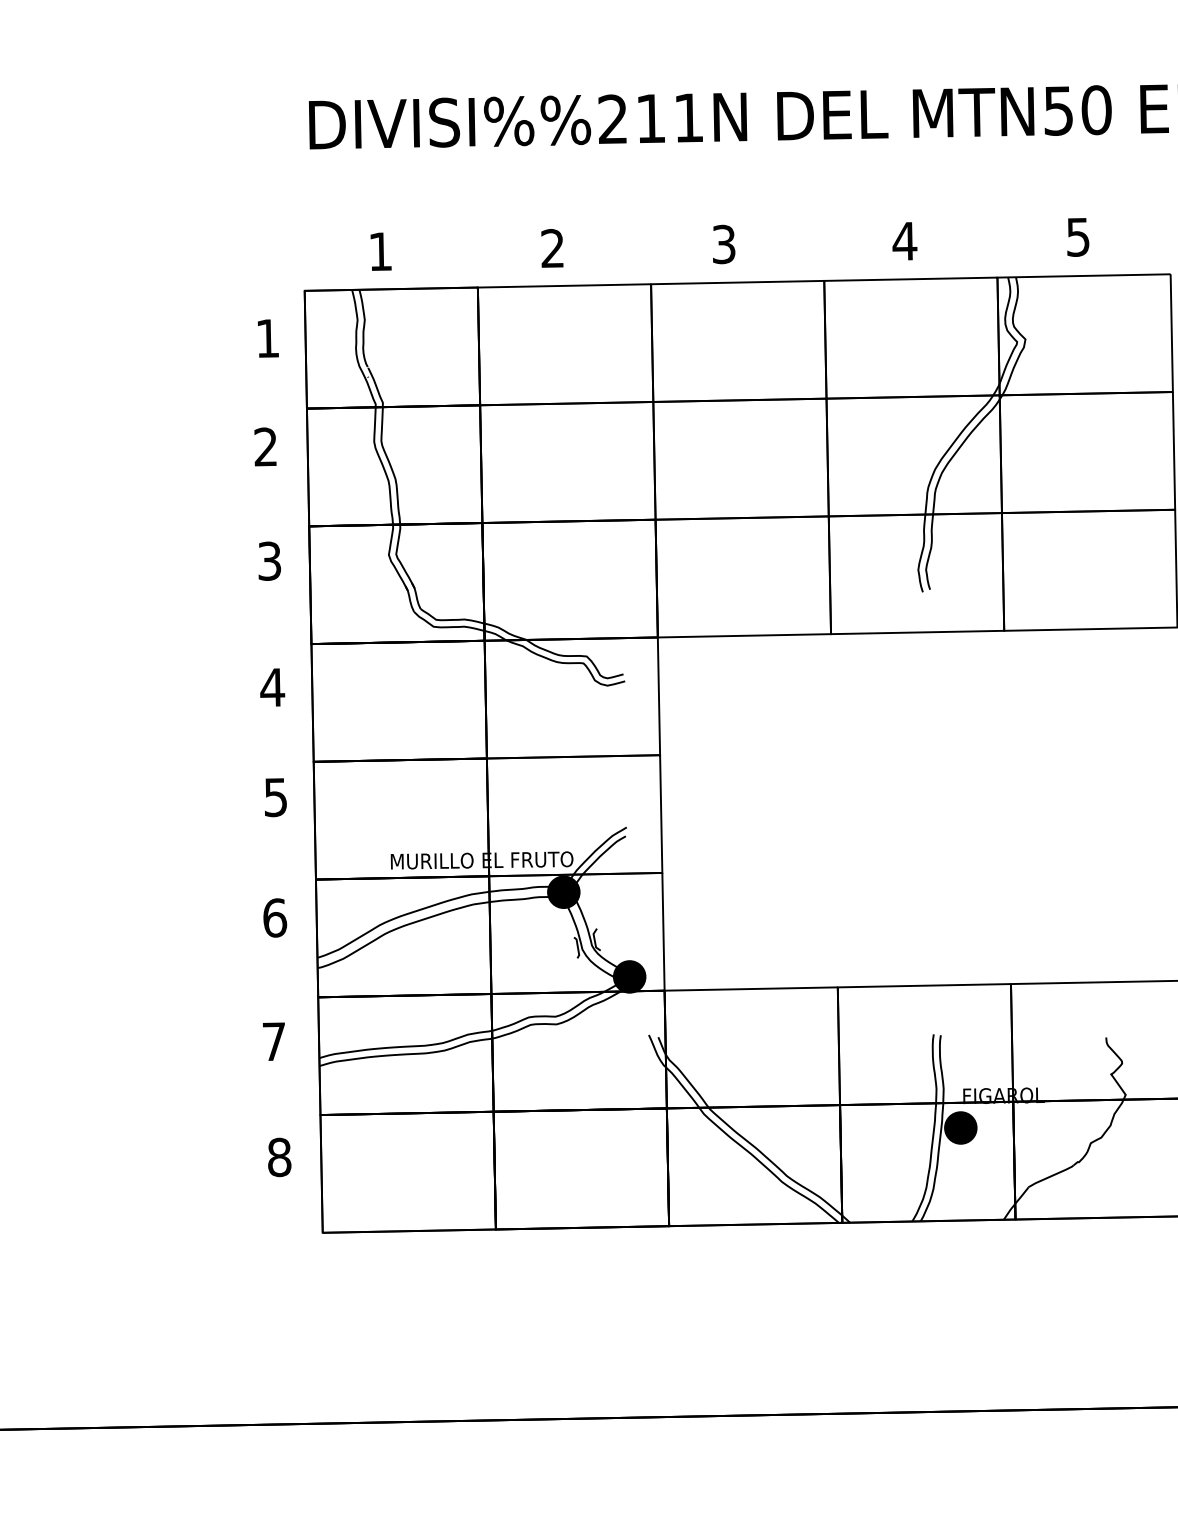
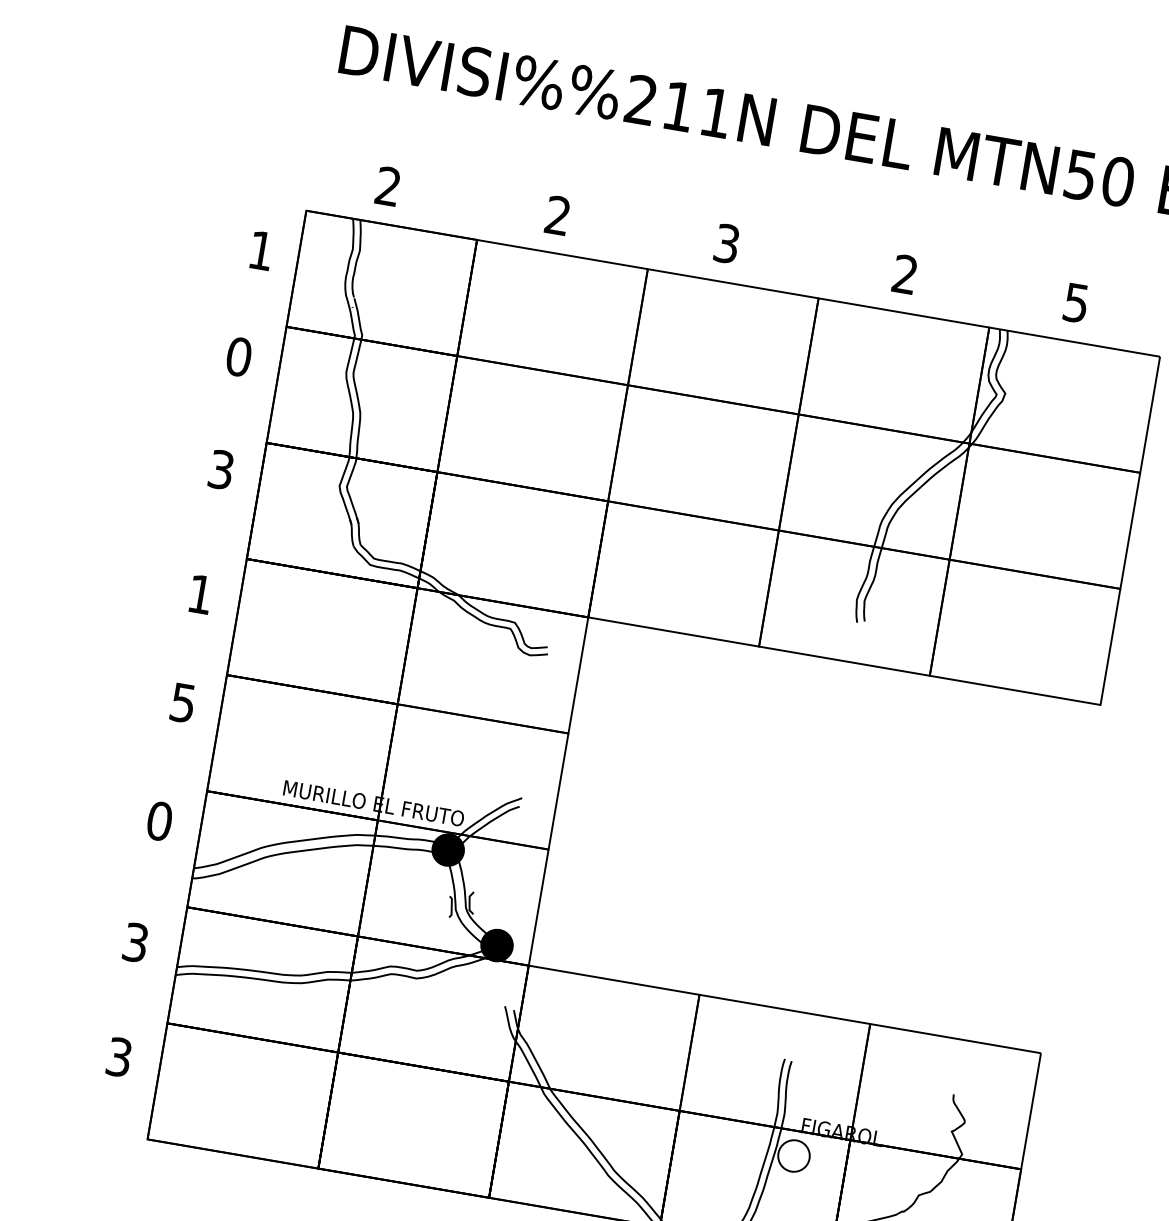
text: (904, 240) -> (904, 273), 4 -> 2
text: (380, 251) -> (388, 186), 1 -> 2
text: (265, 446) -> (238, 356), 2 -> 0
text: (272, 687) -> (200, 594), 4 -> 1
text: (275, 917) -> (160, 820), 6 -> 0
text: (273, 1041) -> (135, 942), 7 -> 3
fill: (960, 1127) -> (793, 1155), removed
text: (279, 1157) -> (119, 1057), 8 -> 3

